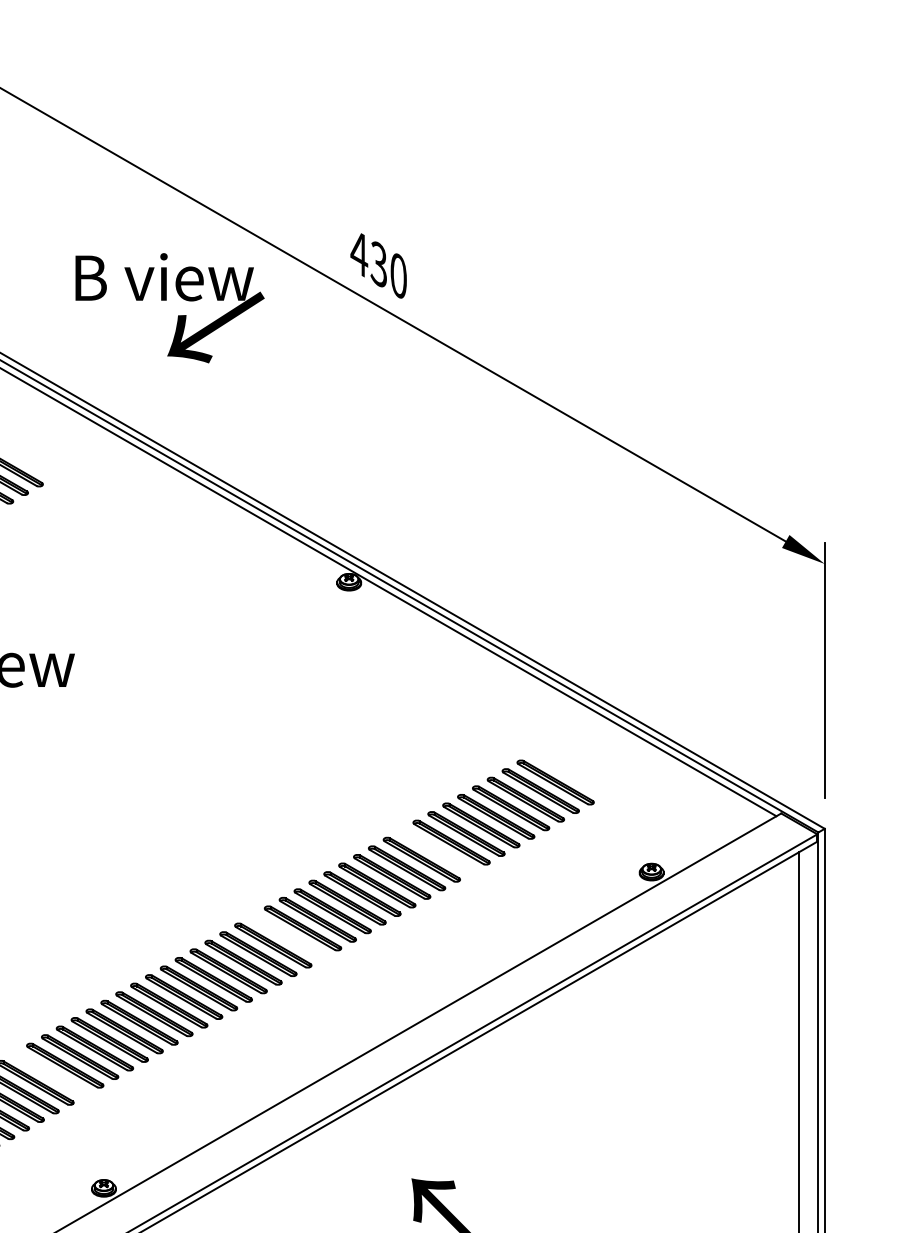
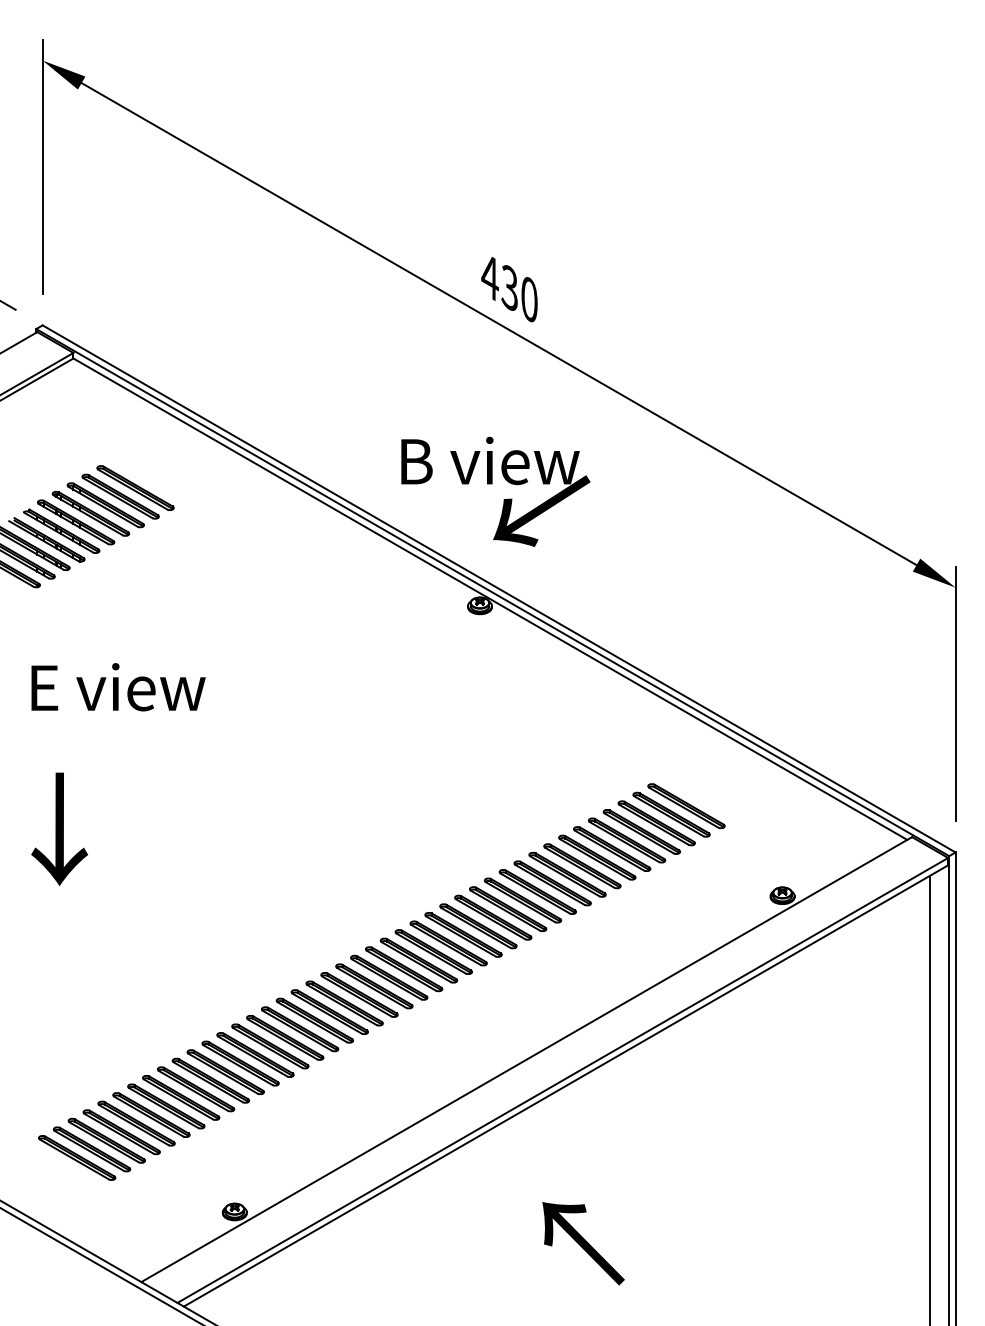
text: (169, 307) -> (495, 491), moved
part: (436, 850) -> (567, 874), added
part: (287, 936) -> (418, 960), added
part: (50, 1073) -> (181, 1097), added

